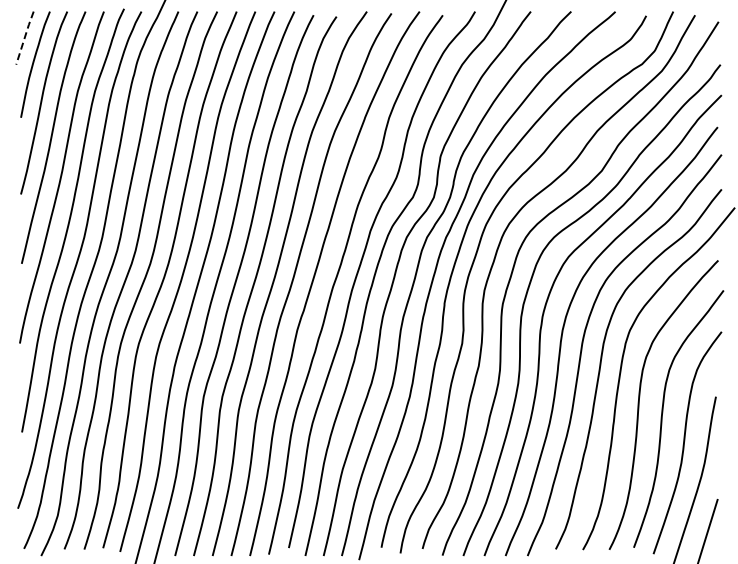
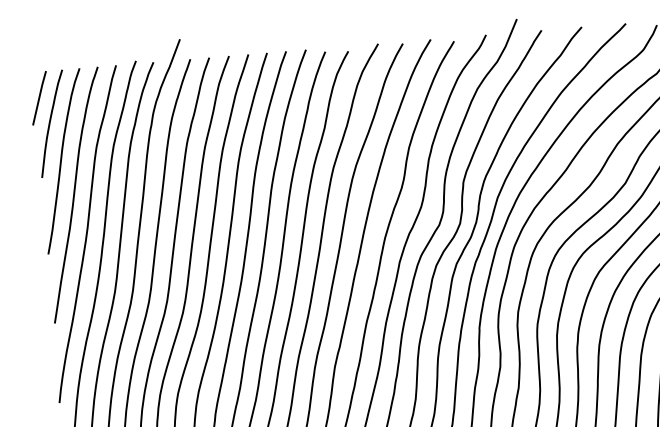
line: (24, 37) -> (39, 97), dashed -> solid

